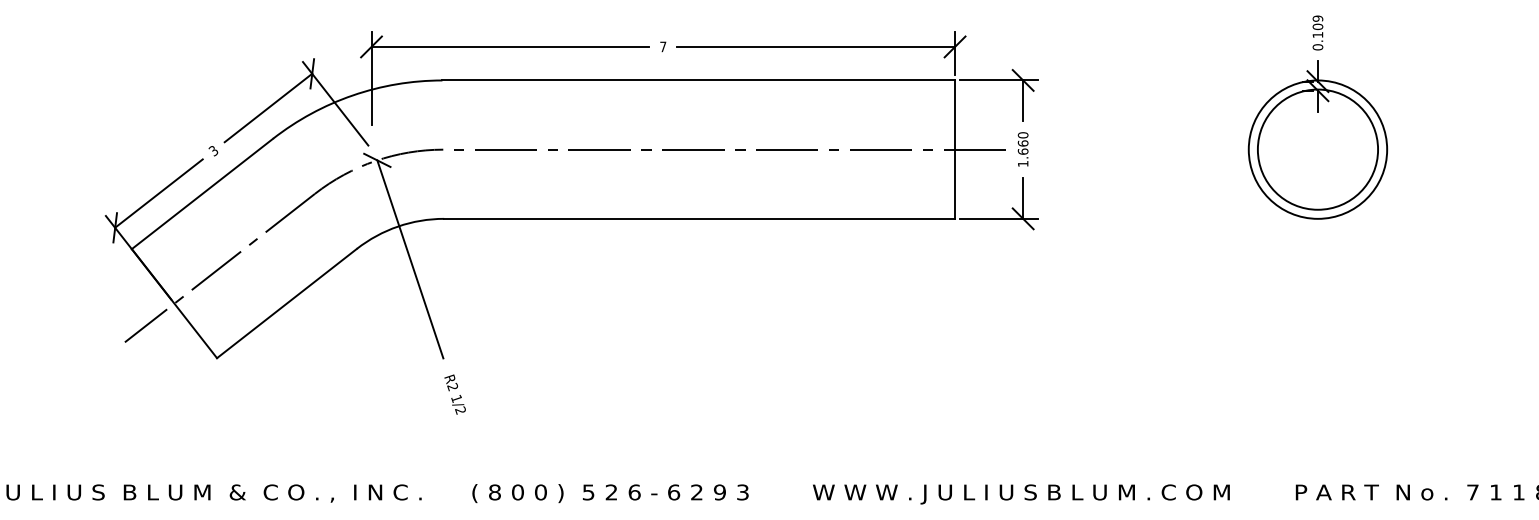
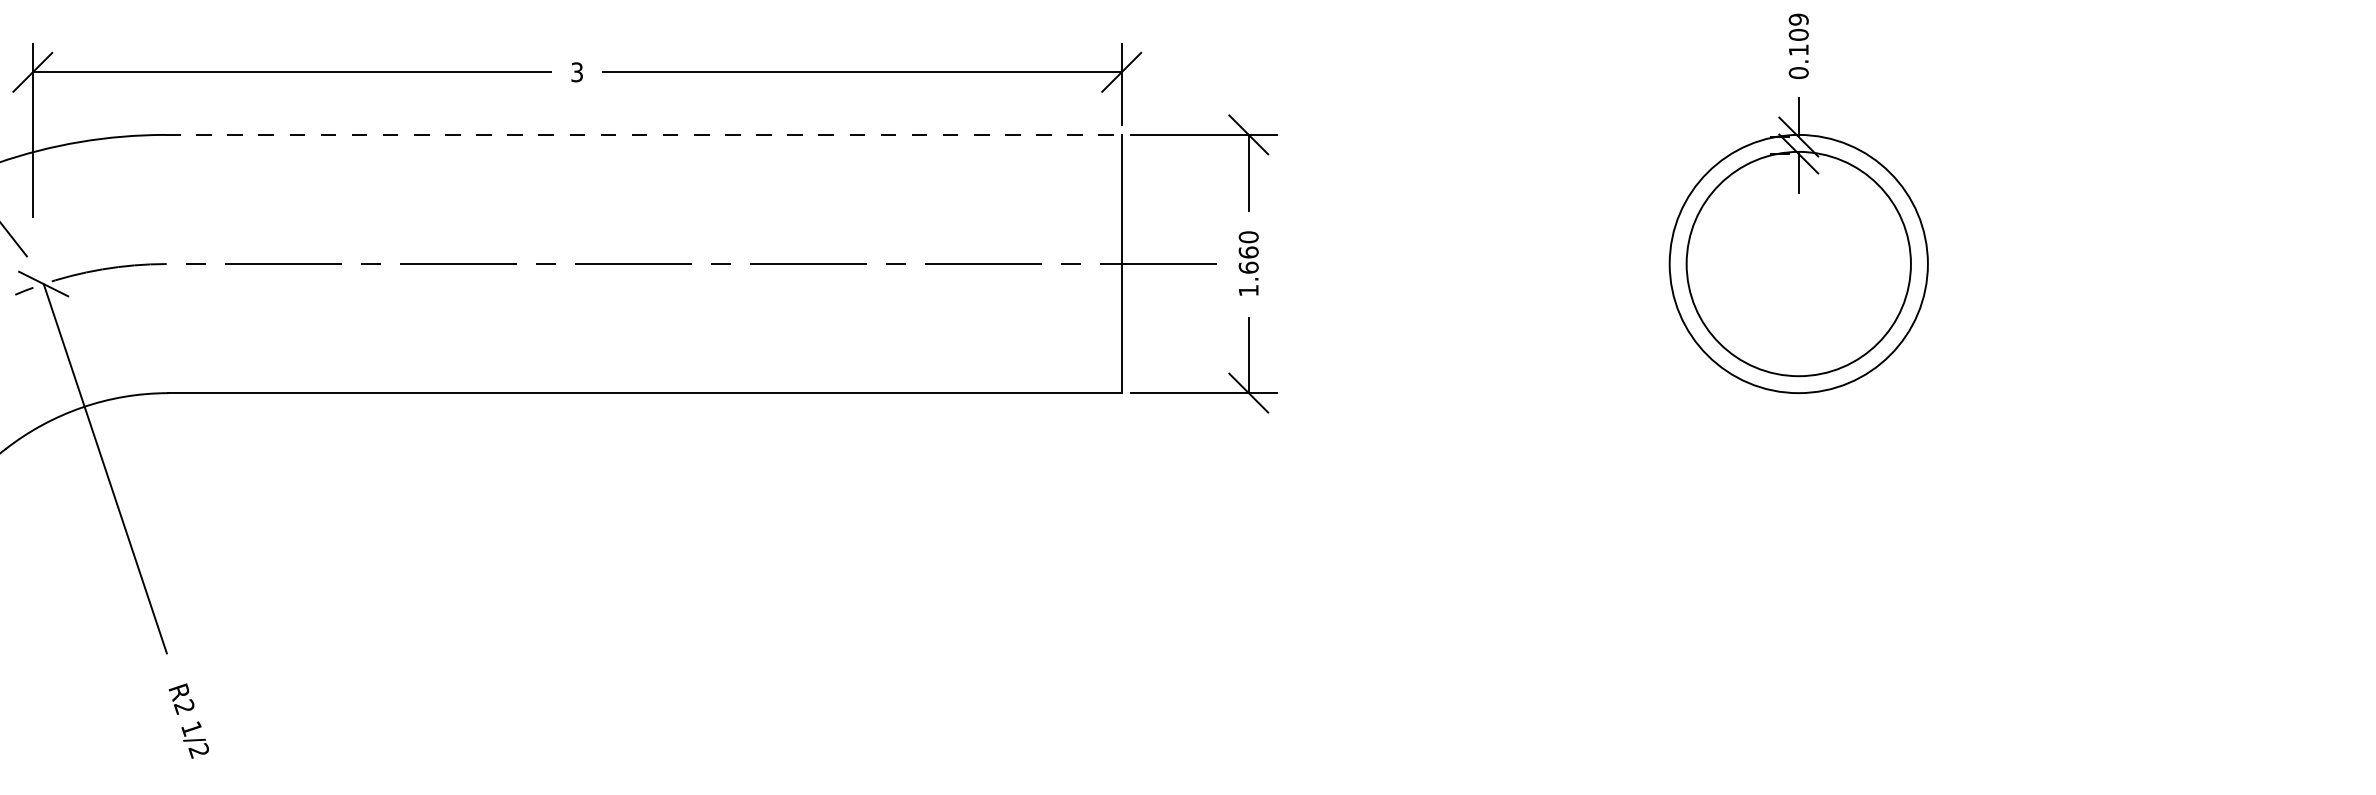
text: (663, 46) -> (577, 71), 7 -> 3
line: (699, 80) -> (644, 134), solid -> dashed

